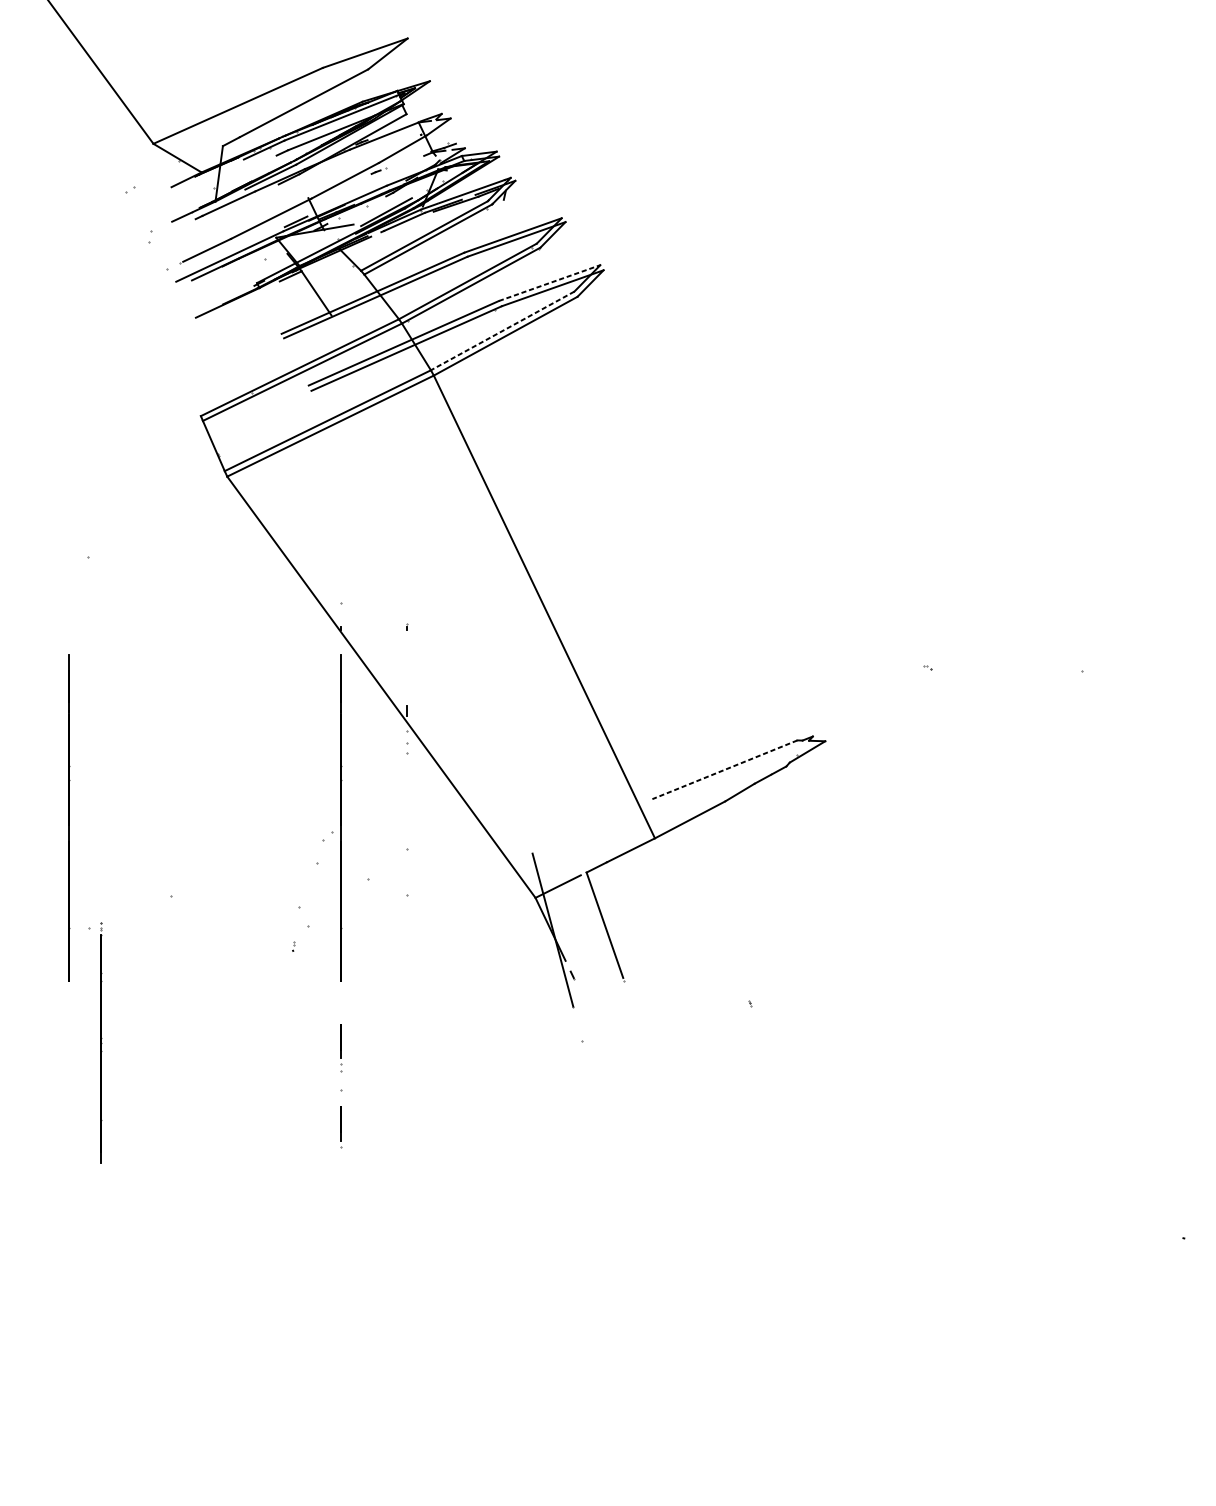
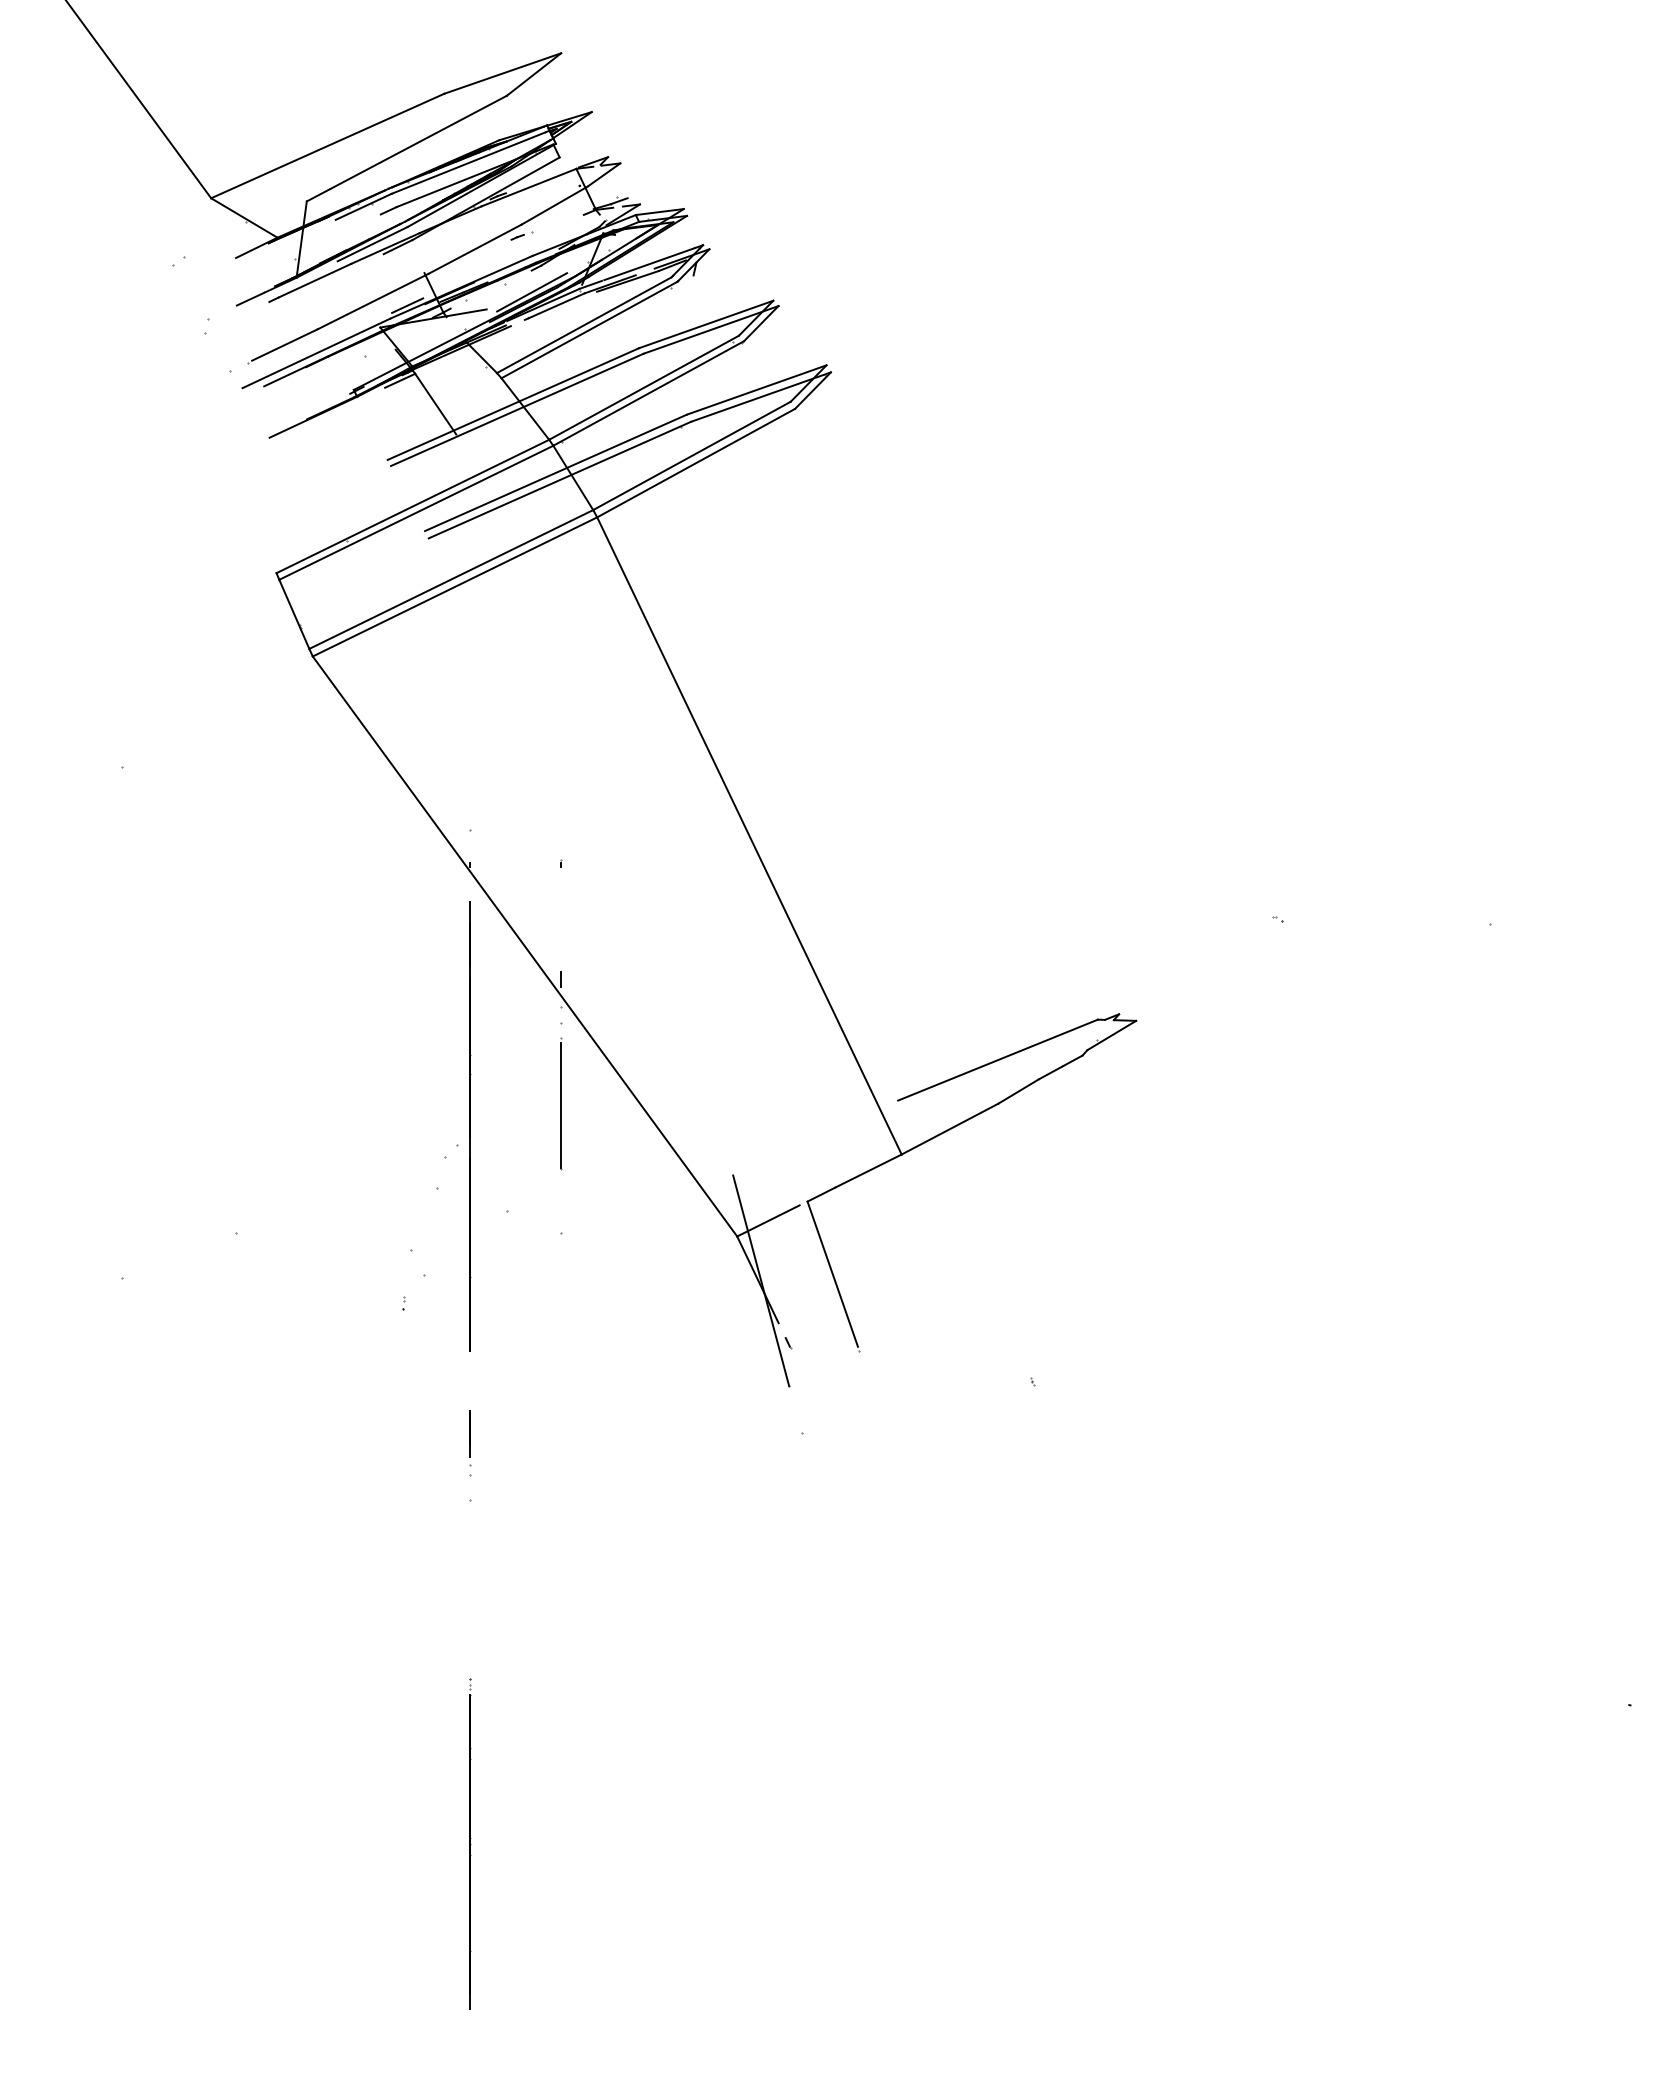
line: (550, 282) -> (757, 389), dashed -> solid
line: (502, 330) -> (691, 455), dashed -> solid
line: (724, 770) -> (997, 1060), dashed -> solid
line: (407, 802) -> (560, 1105), added
line: (69, 818) -> (95, 1126), removed
line: (102, 1042) -> (470, 1843), moved
part: (341, 1127) -> (470, 1552), removed

